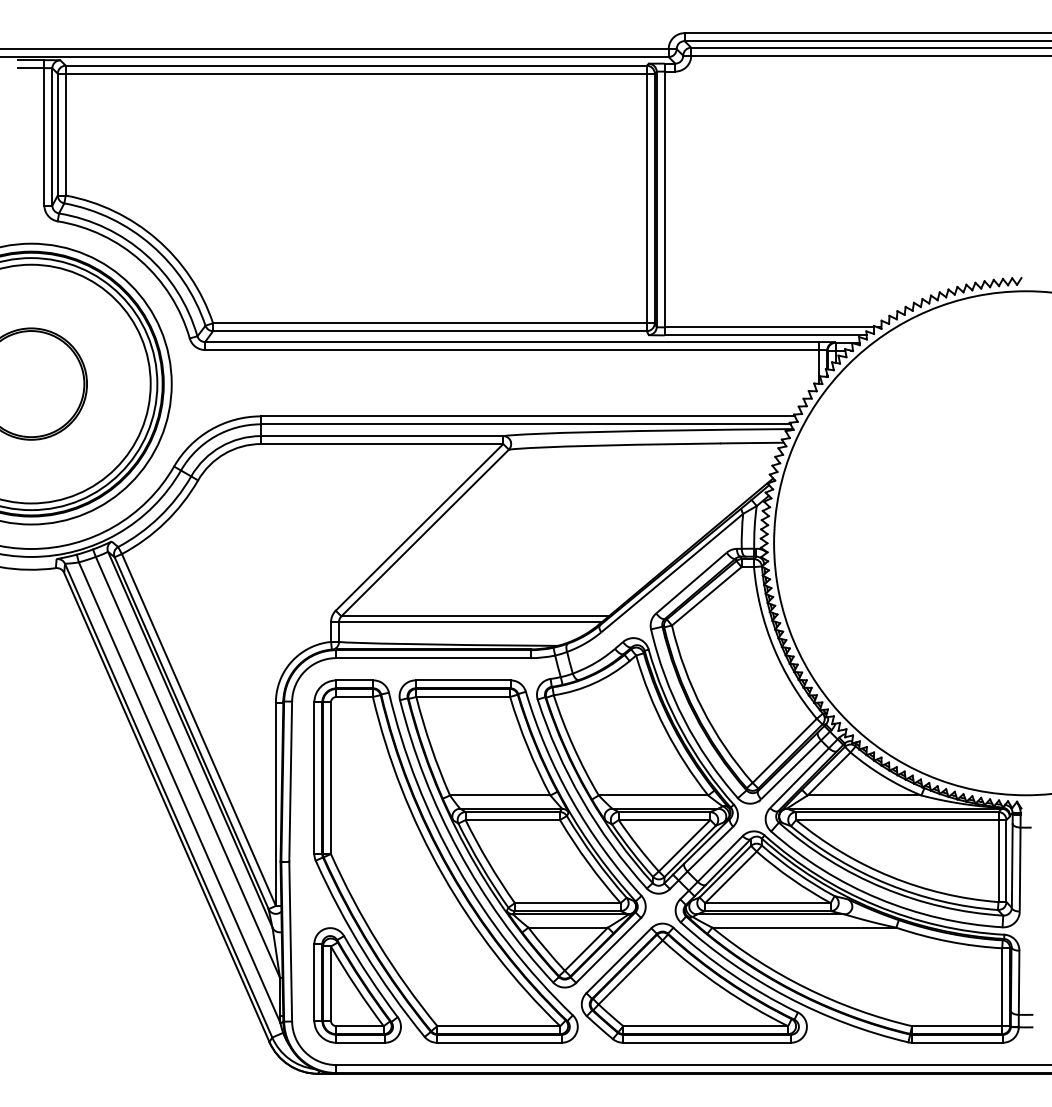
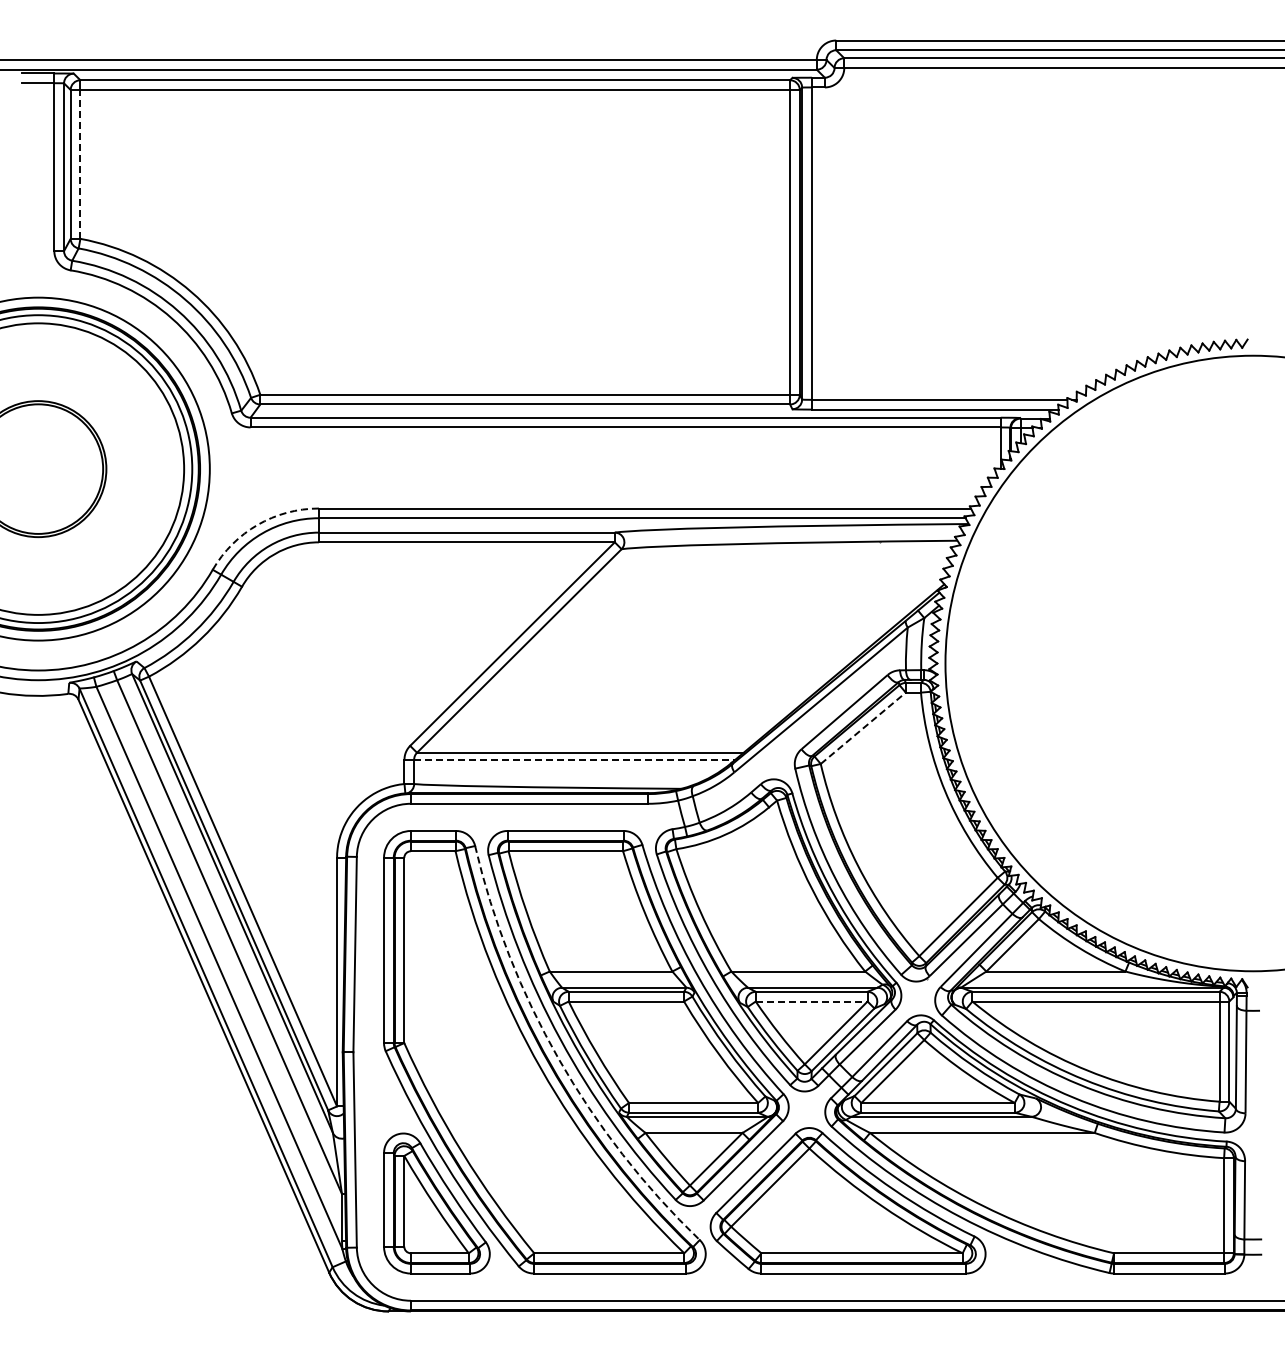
line: (65, 133) -> (80, 163), solid -> dashed
arc: (210, 429) -> (257, 524), solid -> dashed
line: (706, 595) -> (863, 727), solid -> dashed
line: (470, 621) -> (574, 759), solid -> dashed
line: (664, 820) -> (811, 1001), solid -> dashed
arc: (457, 867) -> (558, 1059), solid -> dashed

